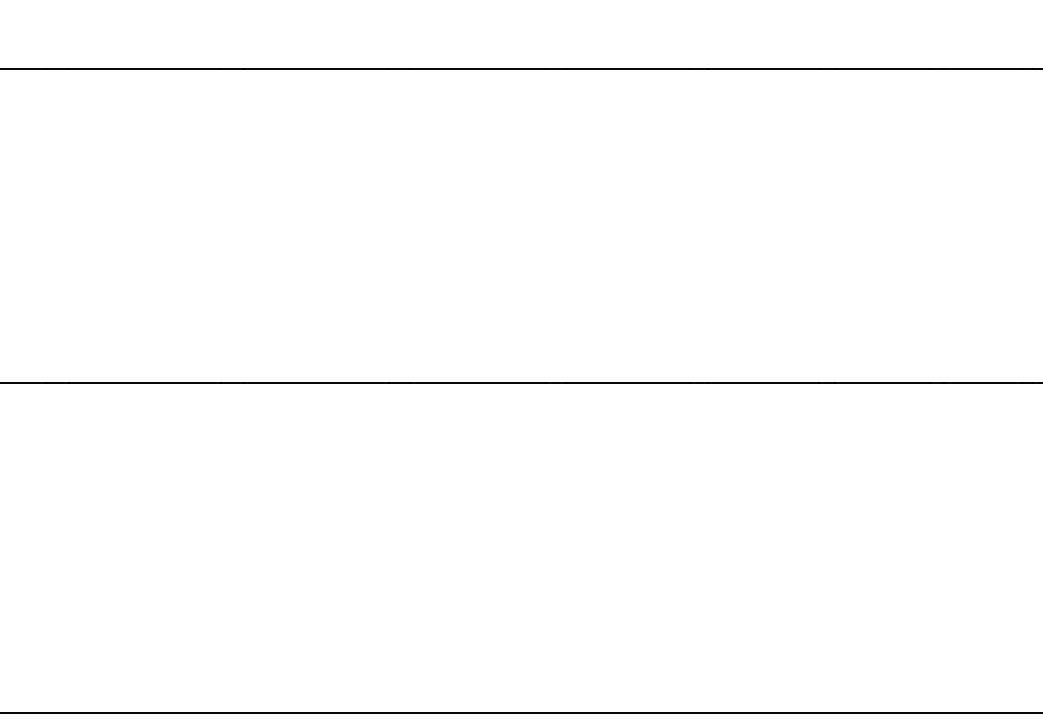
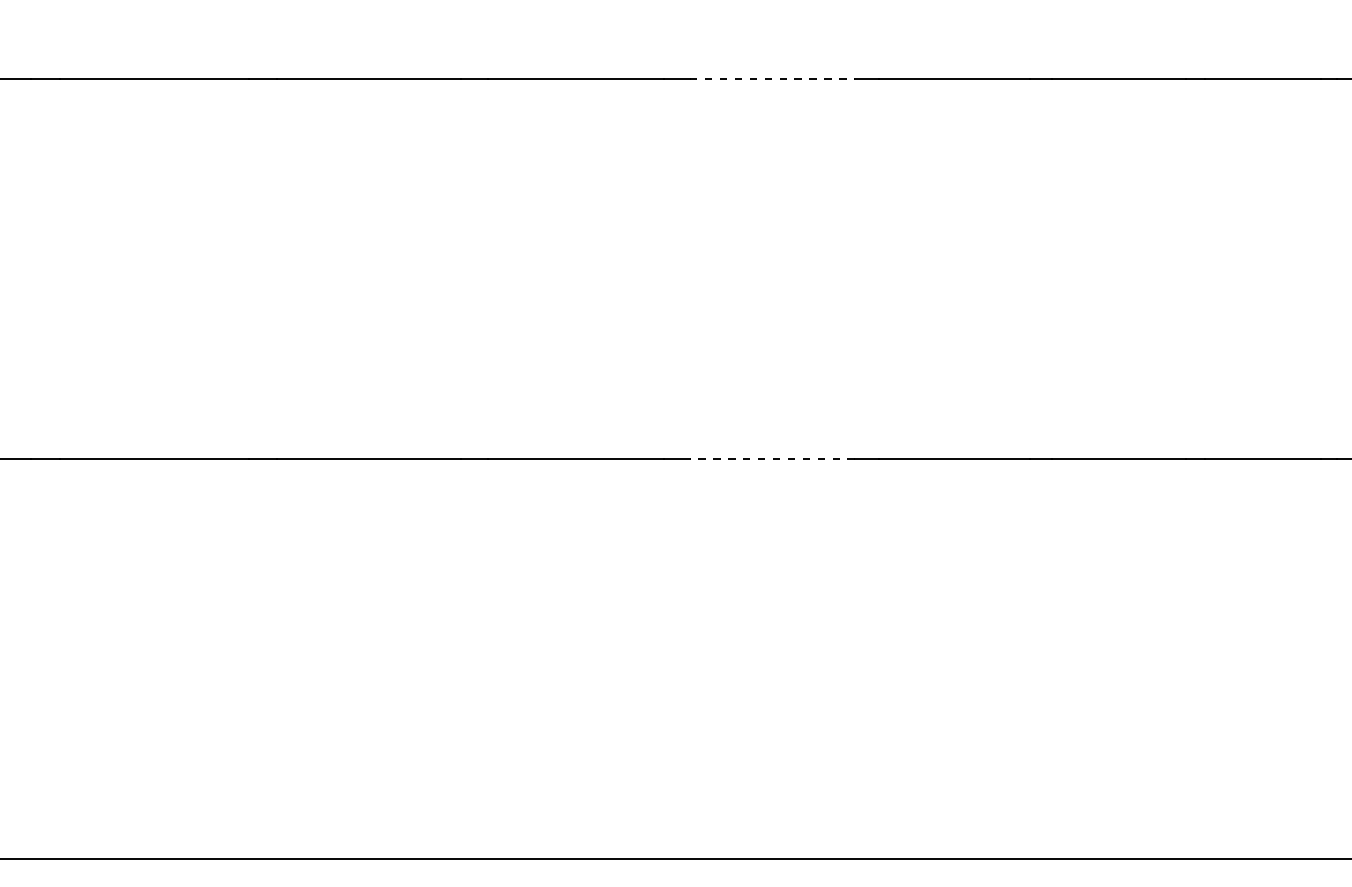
line: (478, 69) -> (772, 78), solid -> dashed
line: (477, 383) -> (771, 459), solid -> dashed

